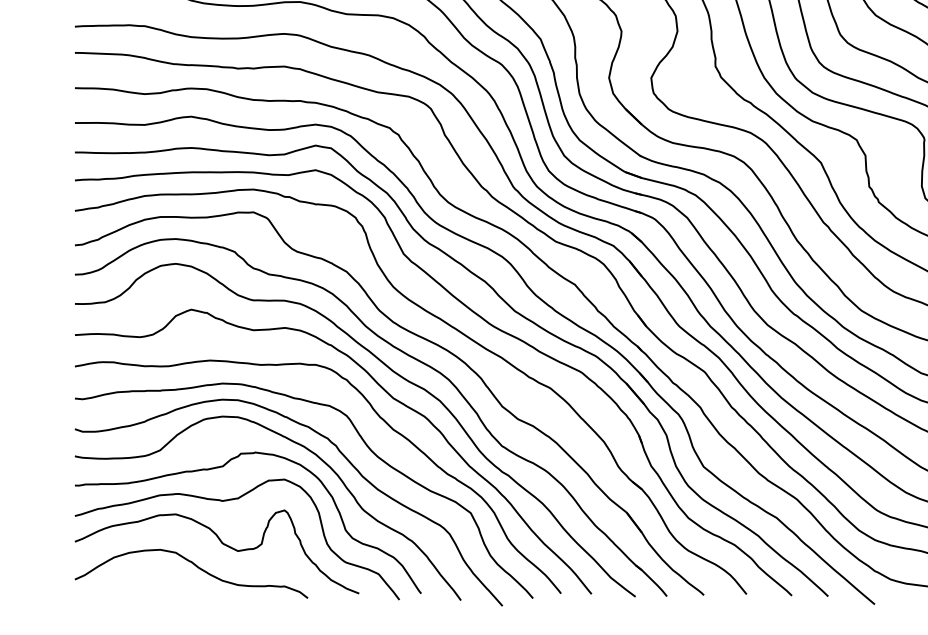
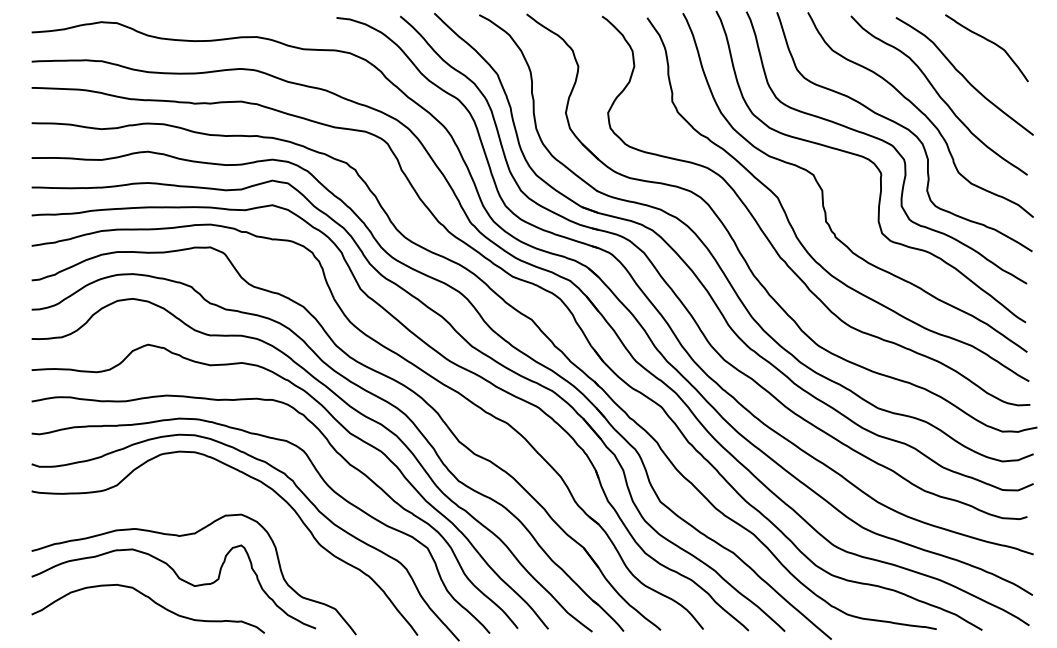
curve: (222, 467) -> (179, 502), removed

